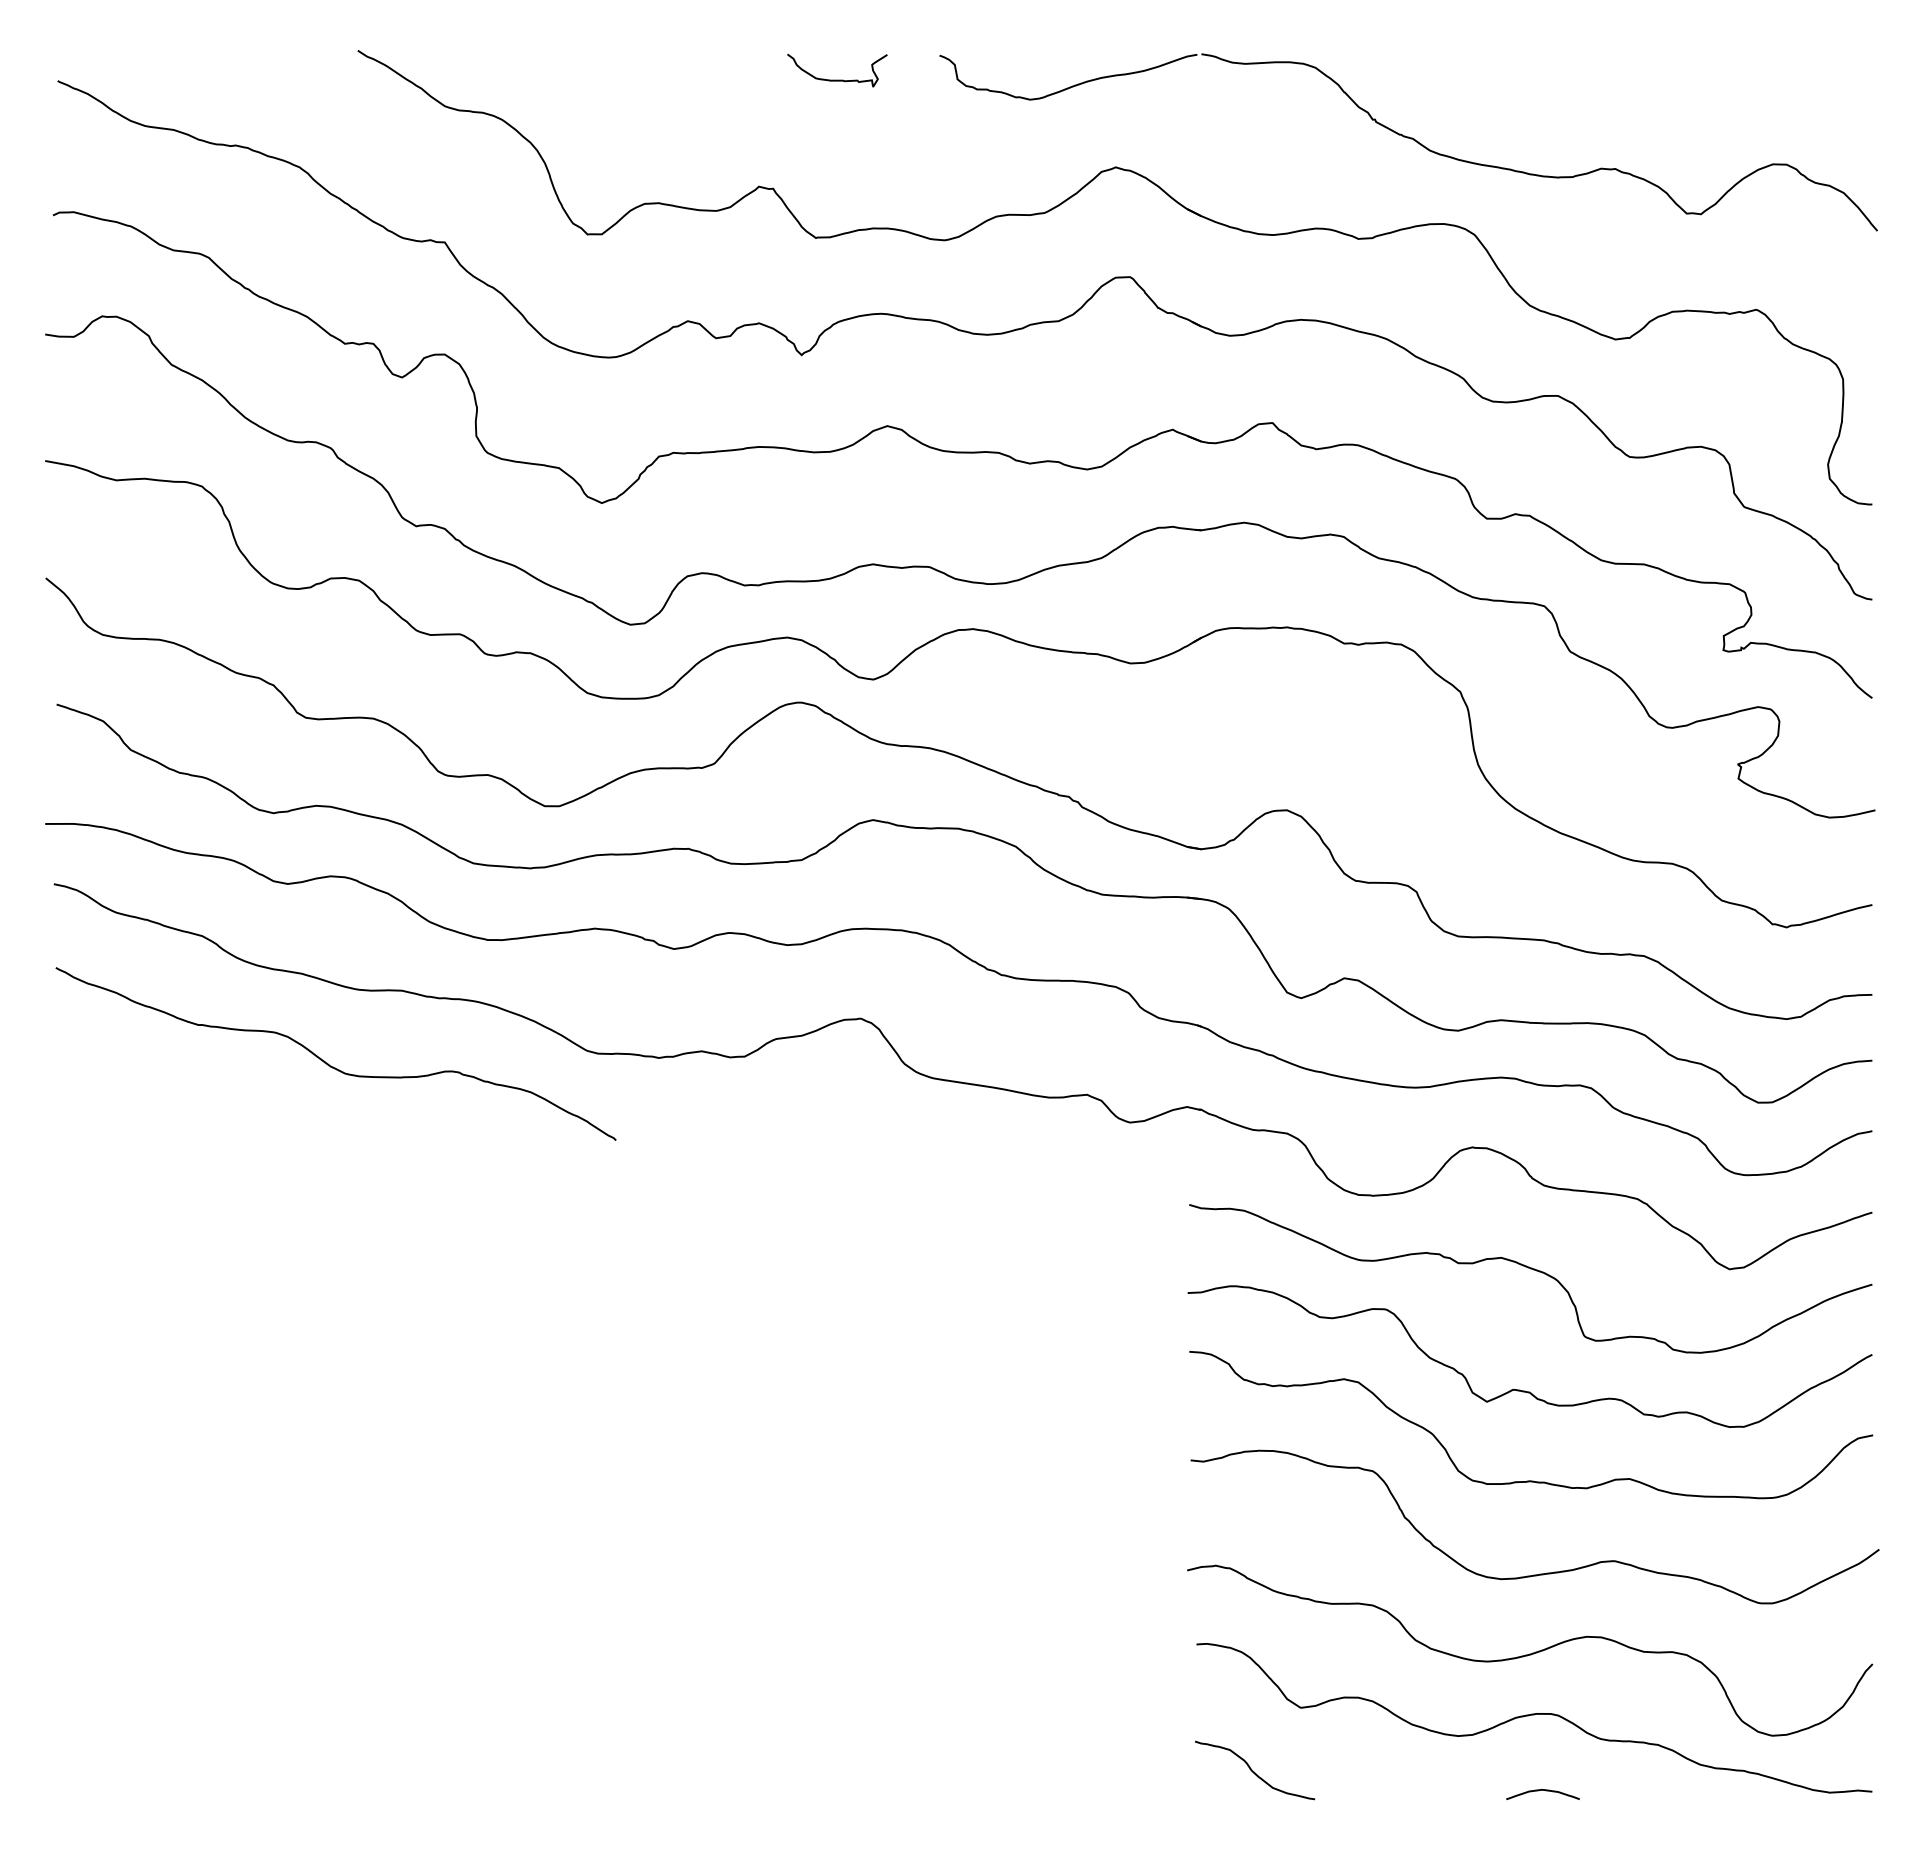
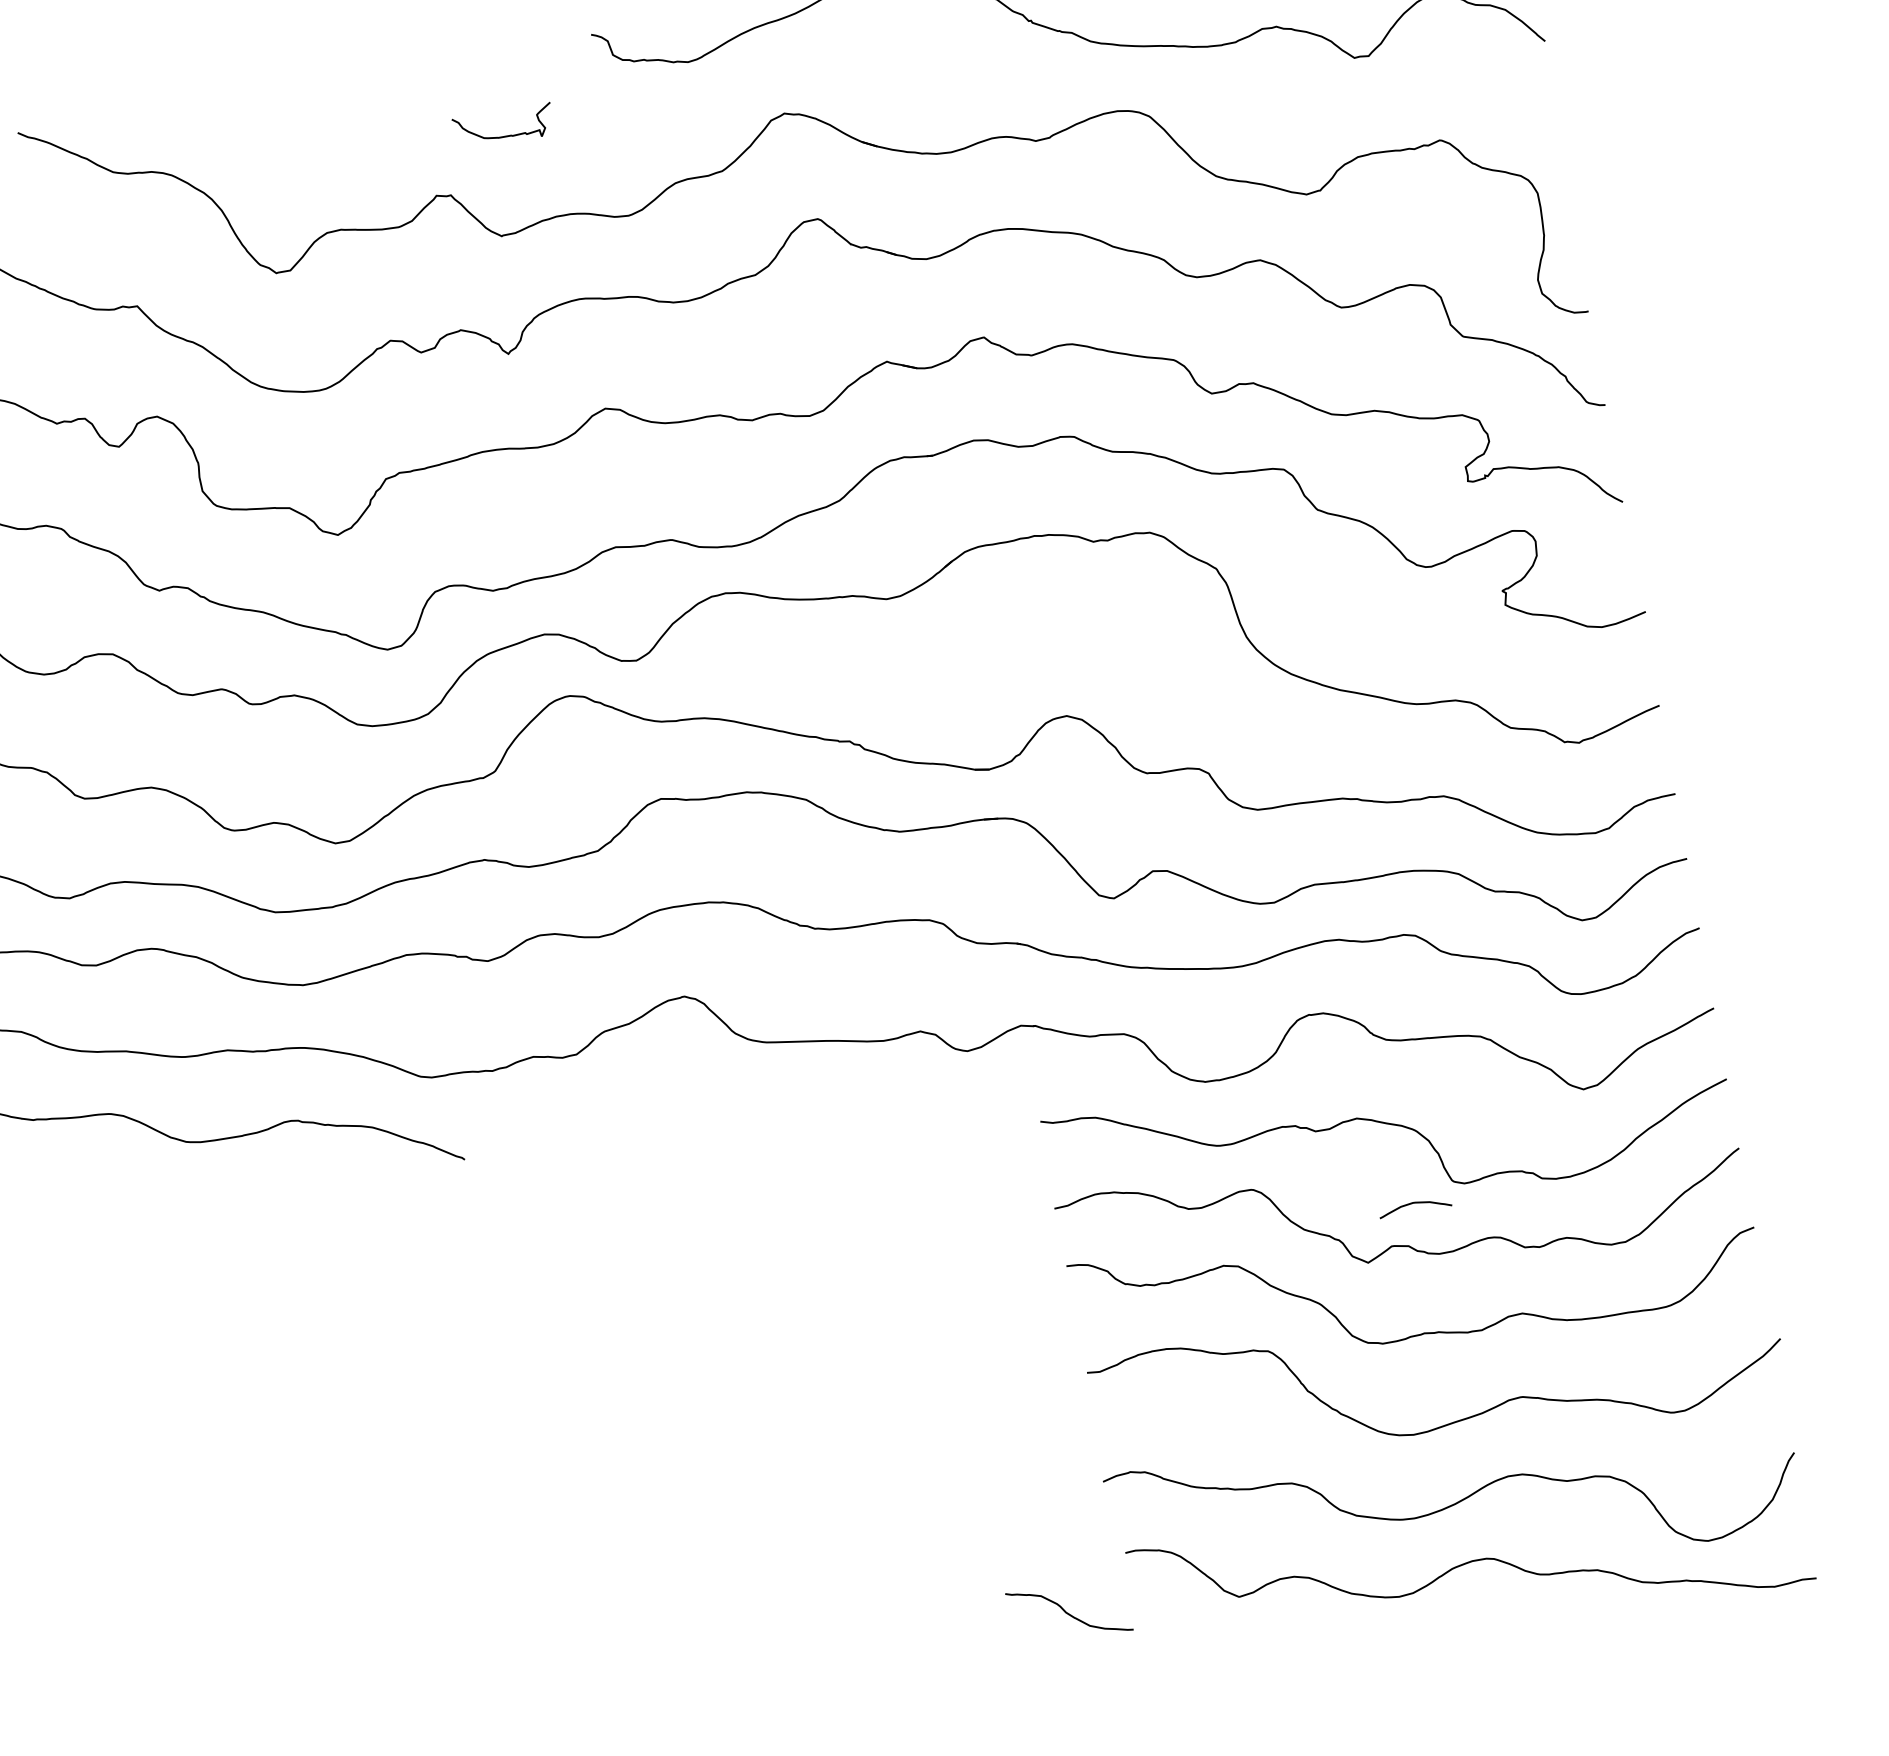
curve: (837, 79) -> (505, 135), moved
curve: (1254, 1771) -> (1069, 1612), moved
curve: (1542, 1790) -> (1413, 1203), moved

